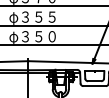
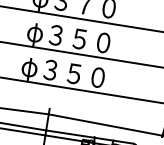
text: (51, 16) -> (102, 41), φ３５５ -> φ３５０

